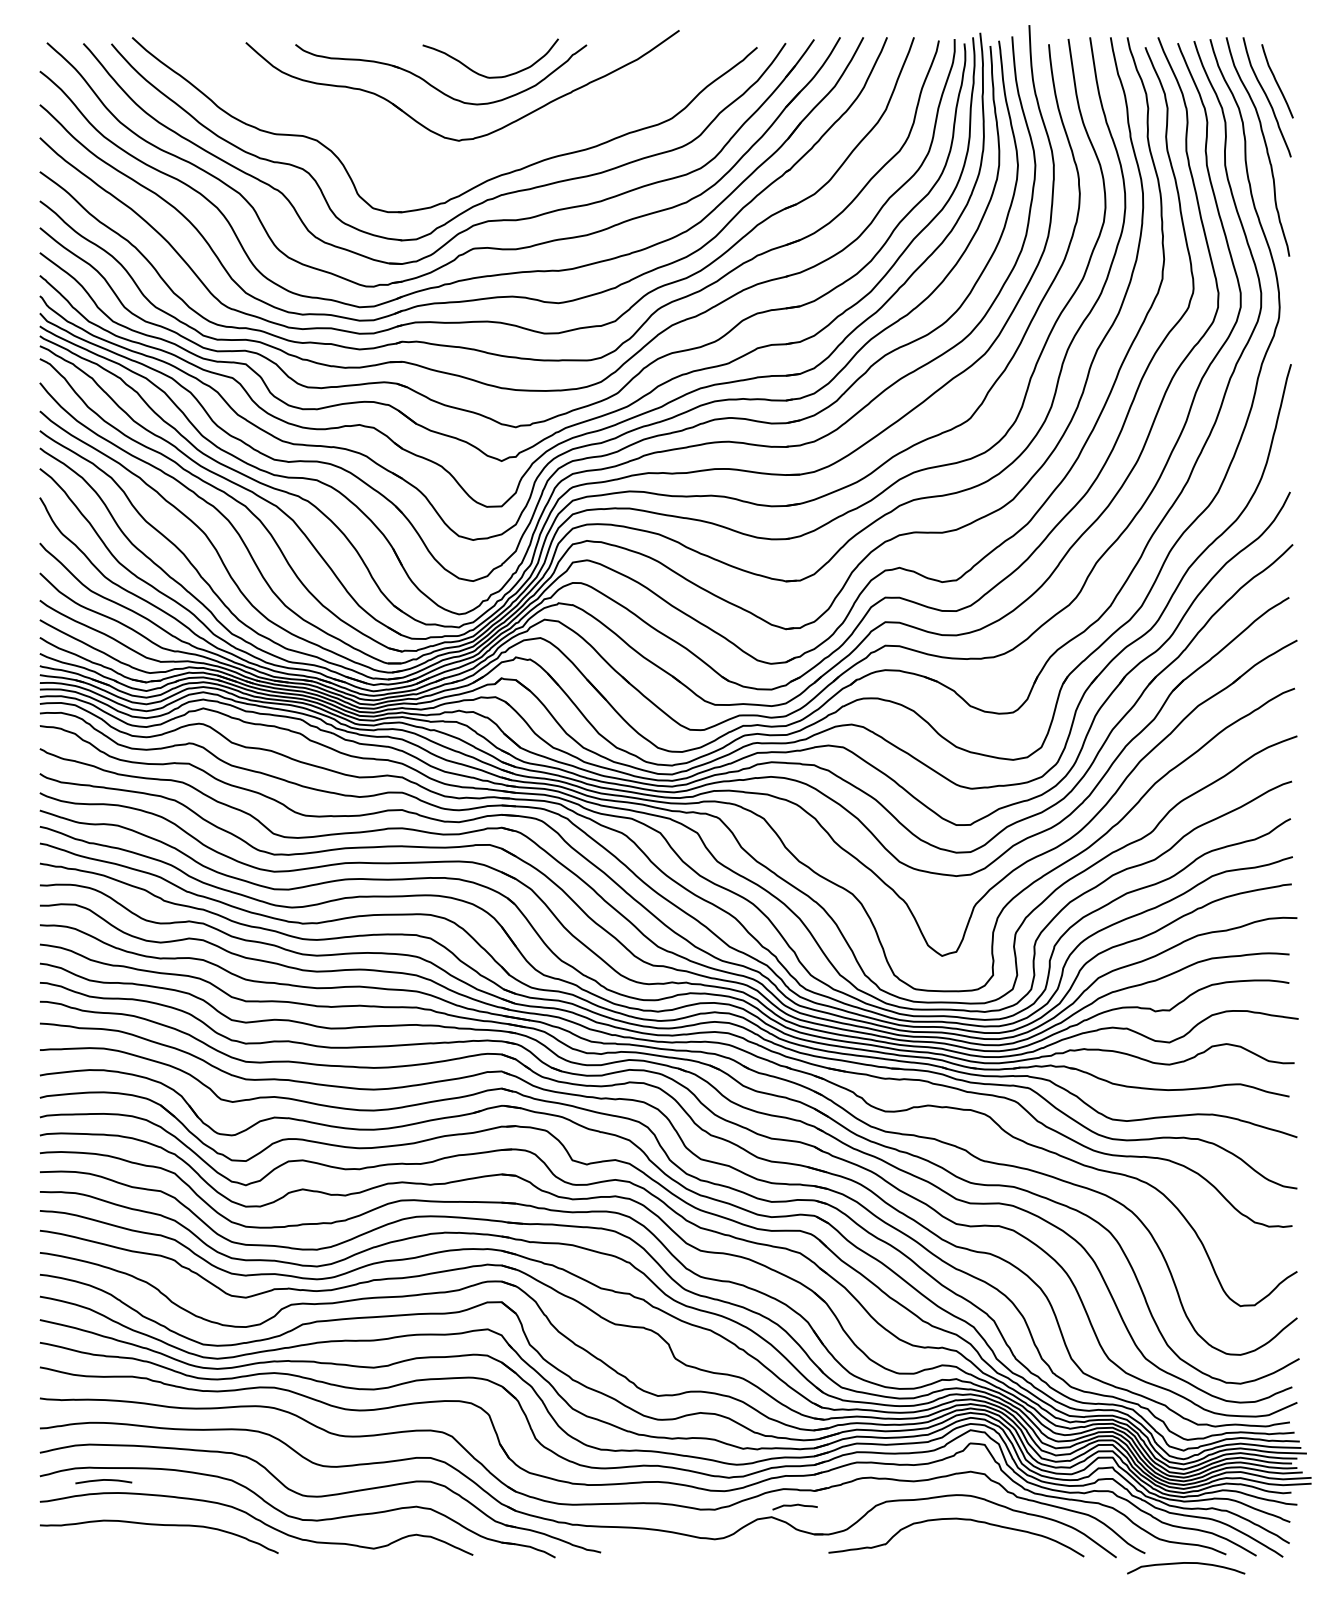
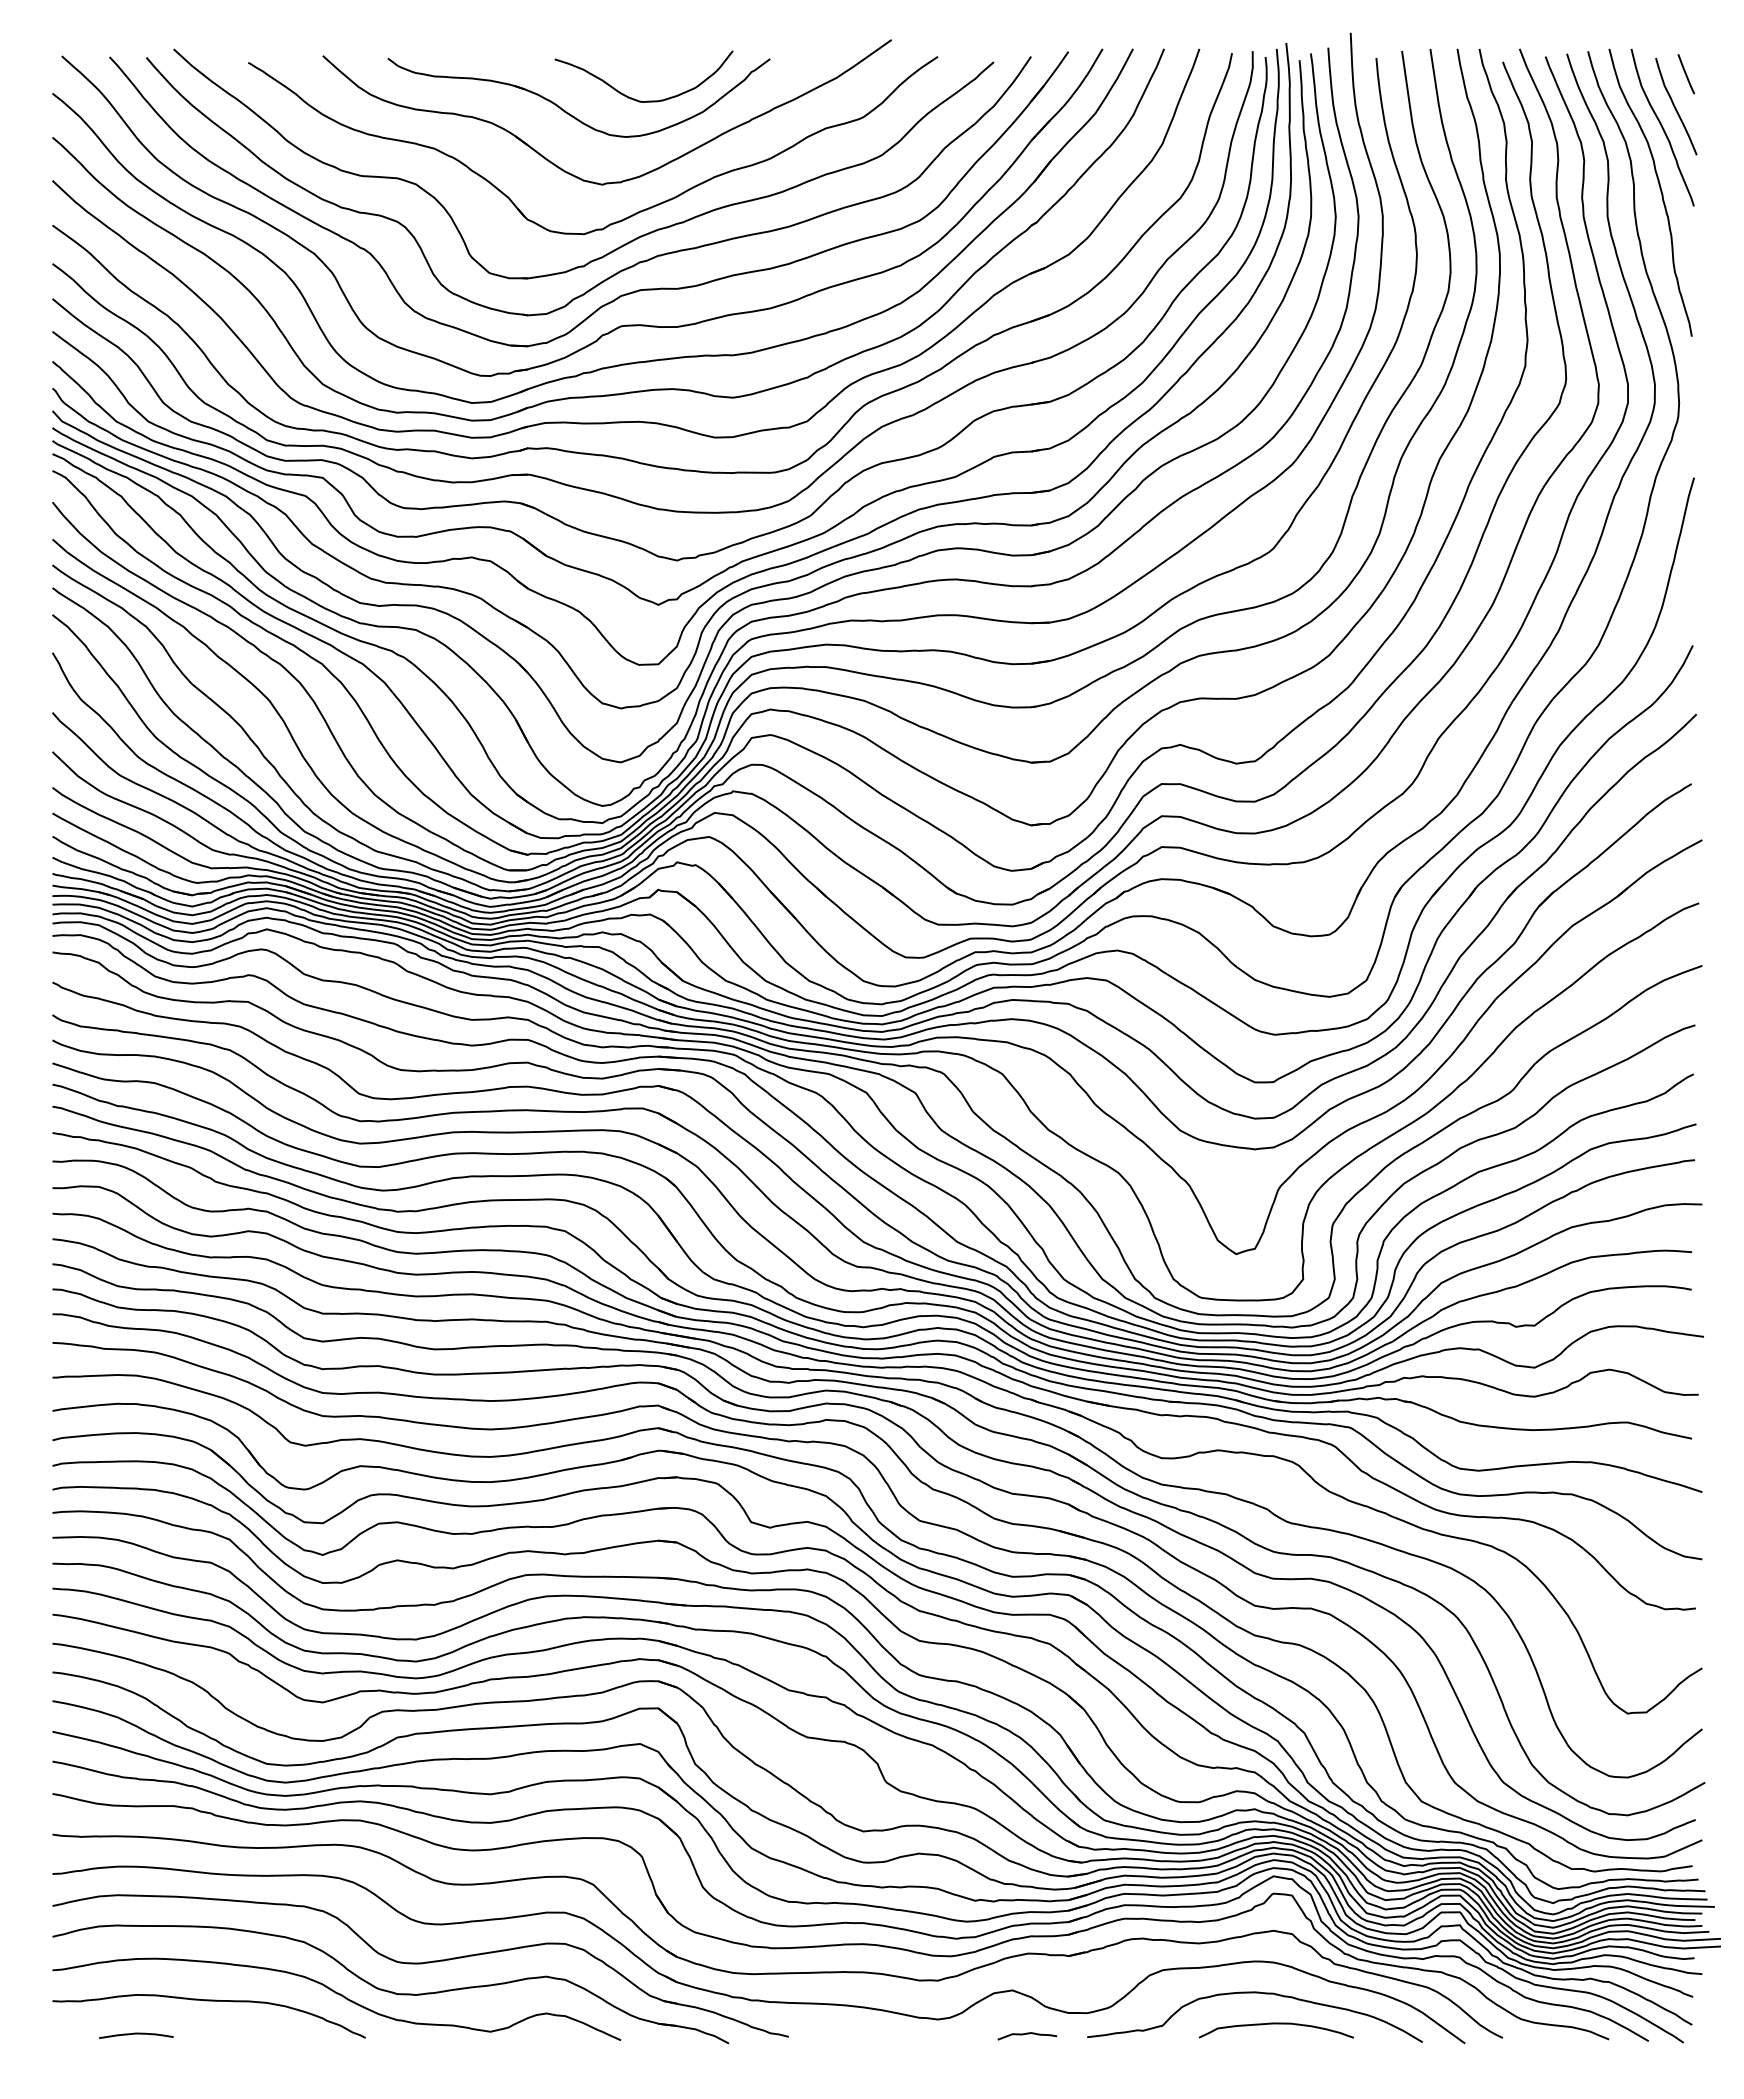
line: (1285, 56) -> (1686, 74), added
part: (476, 165) -> (625, 217), added
curve: (103, 1480) -> (136, 2034), moved
curve: (795, 1505) -> (1027, 2034), moved
curve: (1185, 1563) -> (1275, 2024), moved

